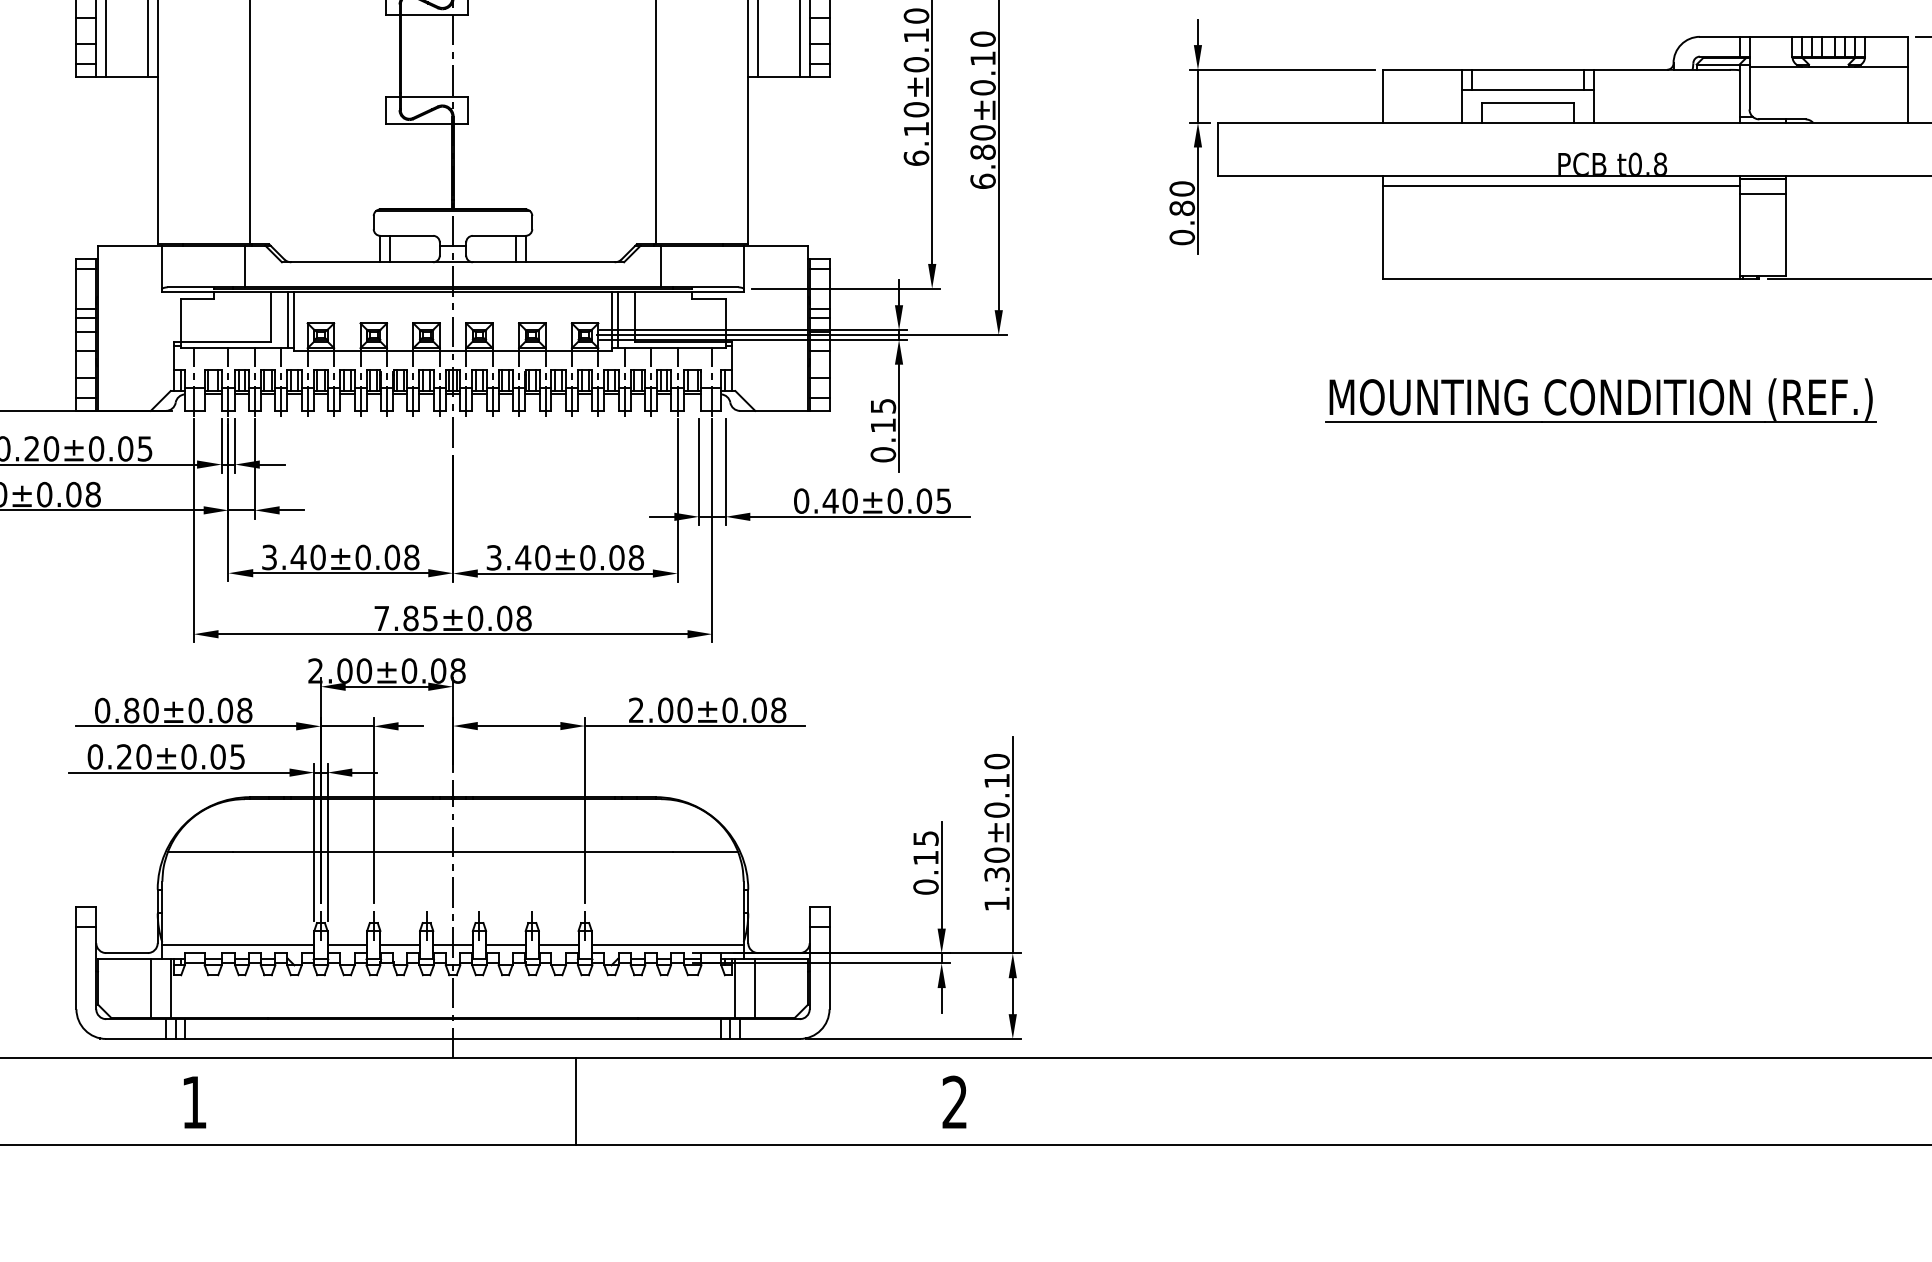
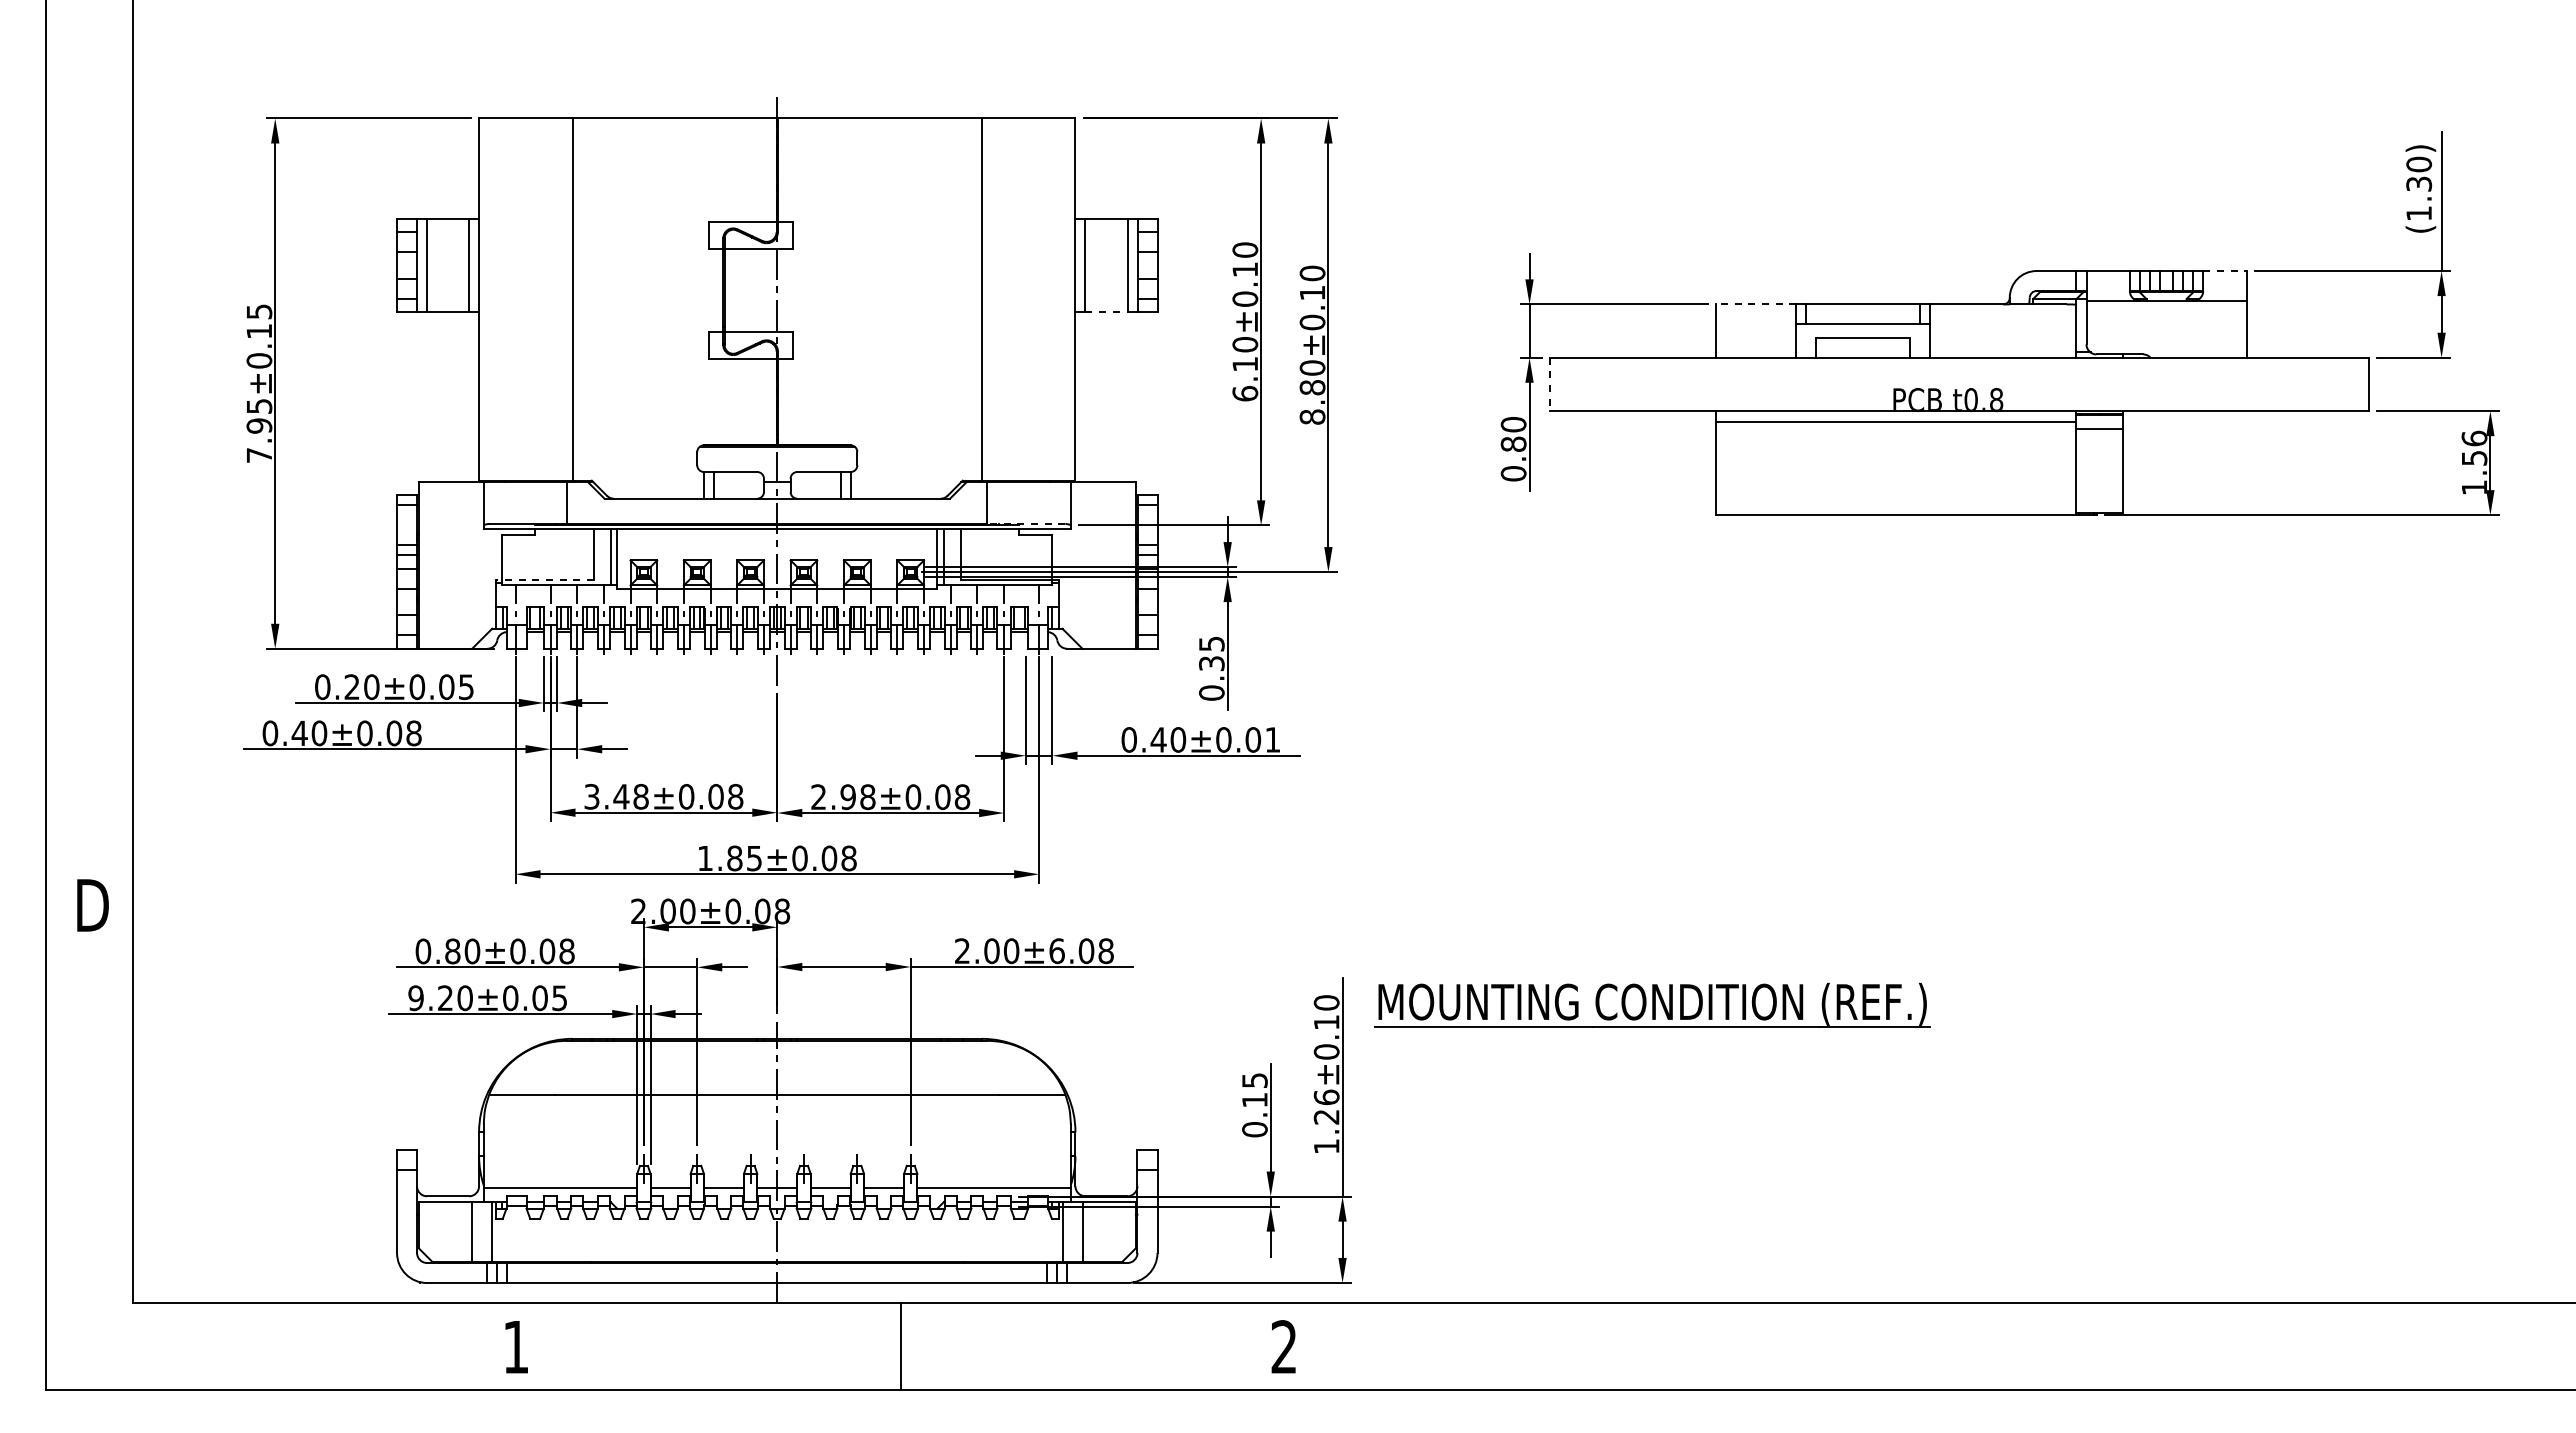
line: (1886, 37) -> (2224, 271), solid -> dashed
line: (1421, 69) -> (1755, 304), solid -> dashed
line: (779, 76) -> (1106, 311), solid -> dashed
line: (1217, 149) -> (1549, 384), solid -> dashed
text: (983, 180) -> (1312, 416), 6.80±0.10 -> 8.80±0.10
line: (699, 286) -> (1026, 523), solid -> dashed
line: (222, 342) -> (544, 579), solid -> dashed
part: (1600, 399) -> (1652, 1004), moved
text: (883, 425) -> (1211, 663), 0.15 -> 0.35
text: (943, 500) -> (1272, 739), 0.40±0.05 -> 0.40±0.01
text: (317, 557) -> (640, 796), 3.40±0.08 -> 3.48±0.08
text: (518, 558) -> (843, 797), 3.40±0.08 -> 2.98±0.08
text: (381, 618) -> (705, 858), 7.85±0.08 -> 1.85±0.08
text: (729, 709) -> (1056, 950), 2.00±0.08 -> 2.00±6.08
text: (94, 757) -> (415, 998), 0.20±0.05 -> 9.20±0.05
text: (996, 864) -> (1326, 1106), 1.30±0.10 -> 1.26±0.10

